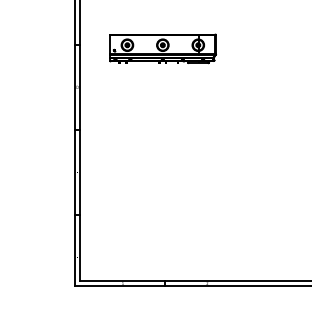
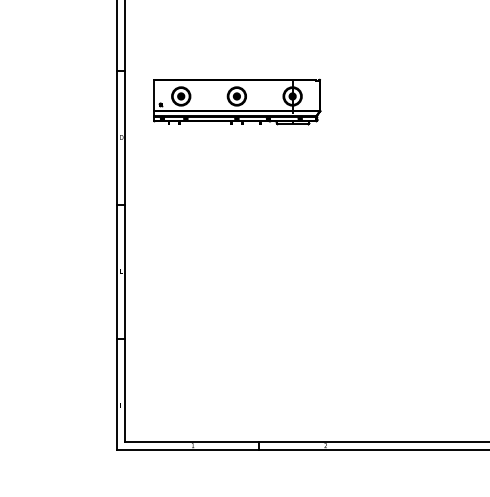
part: (162, 48) -> (236, 101), moved

